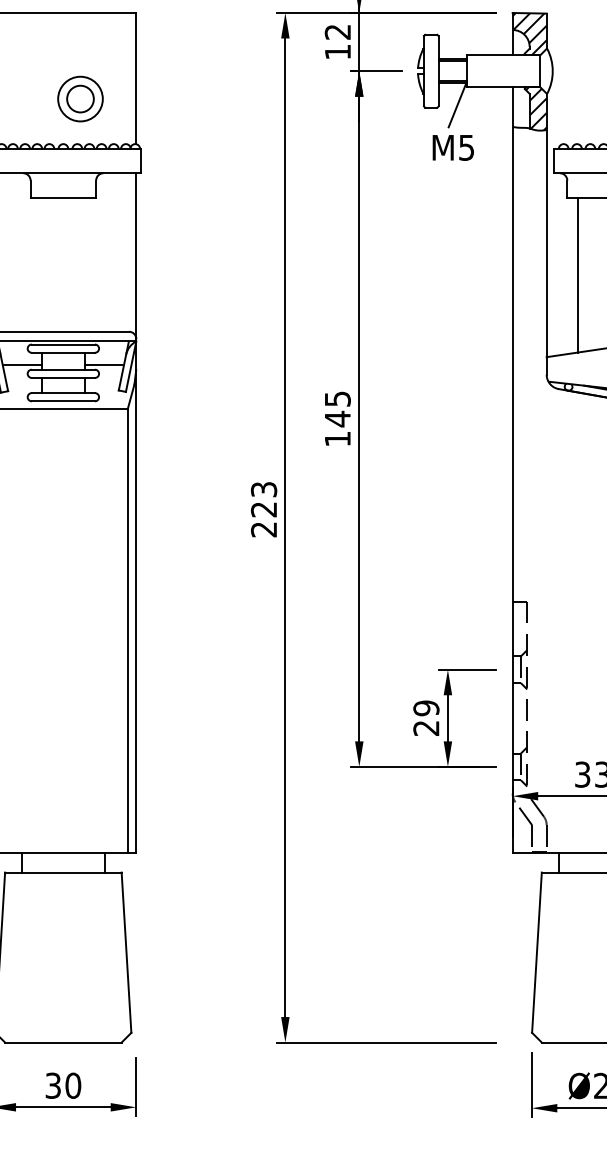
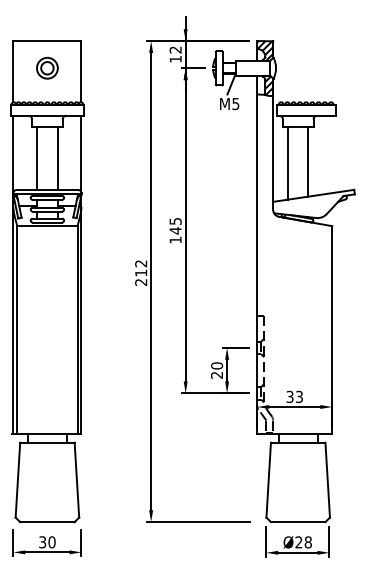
part: (80, 97) -> (47, 67), moved
line: (42, 264) -> (37, 158), added
line: (84, 264) -> (57, 158), added
text: (264, 499) -> (141, 268), 223 -> 212
text: (427, 707) -> (217, 365), 29 -> 20

